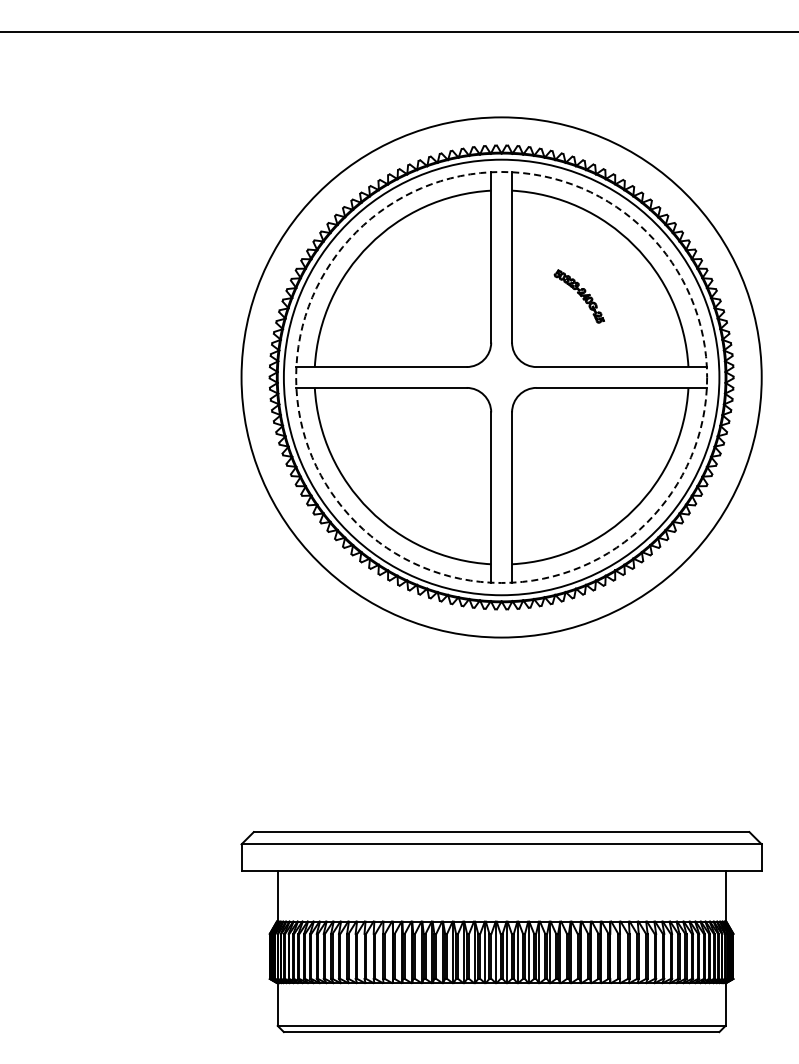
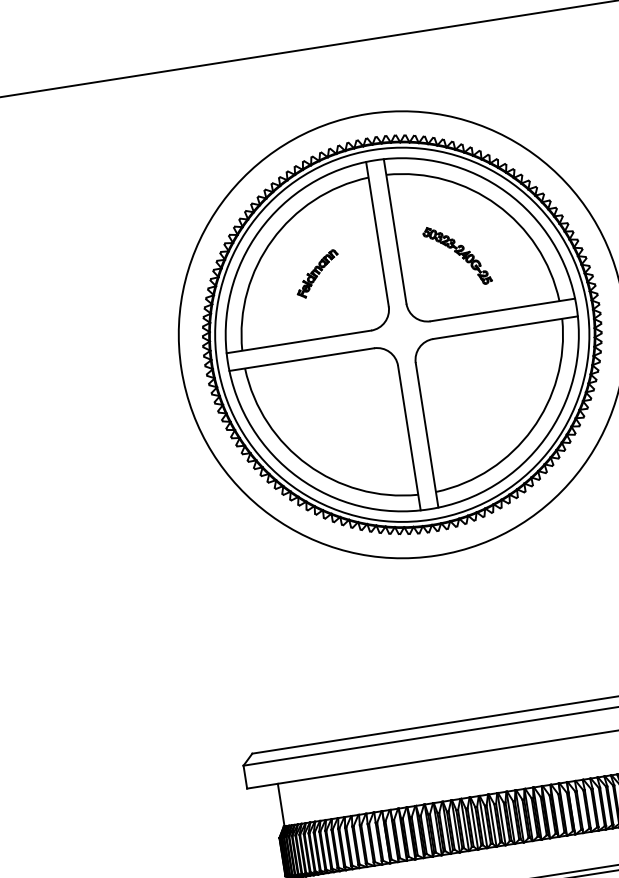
part: (414, 292) -> (317, 274), added
part: (579, 296) -> (457, 255), size x1.43
circle: (501, 376) -> (402, 333), dashed -> solid

